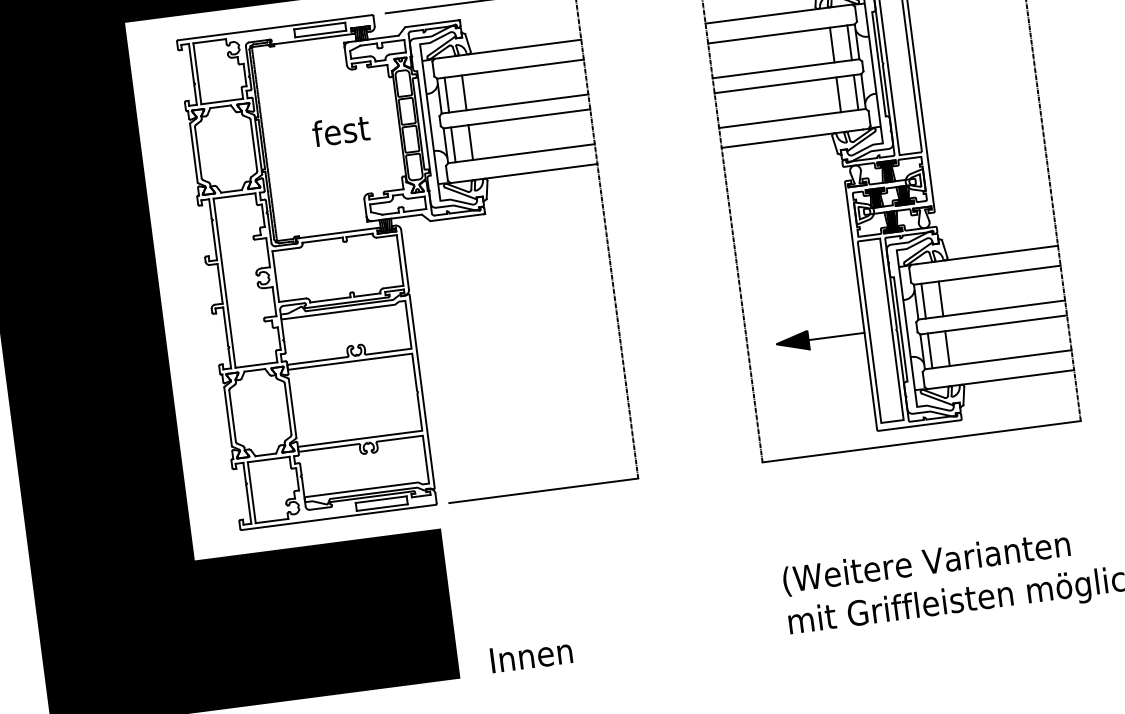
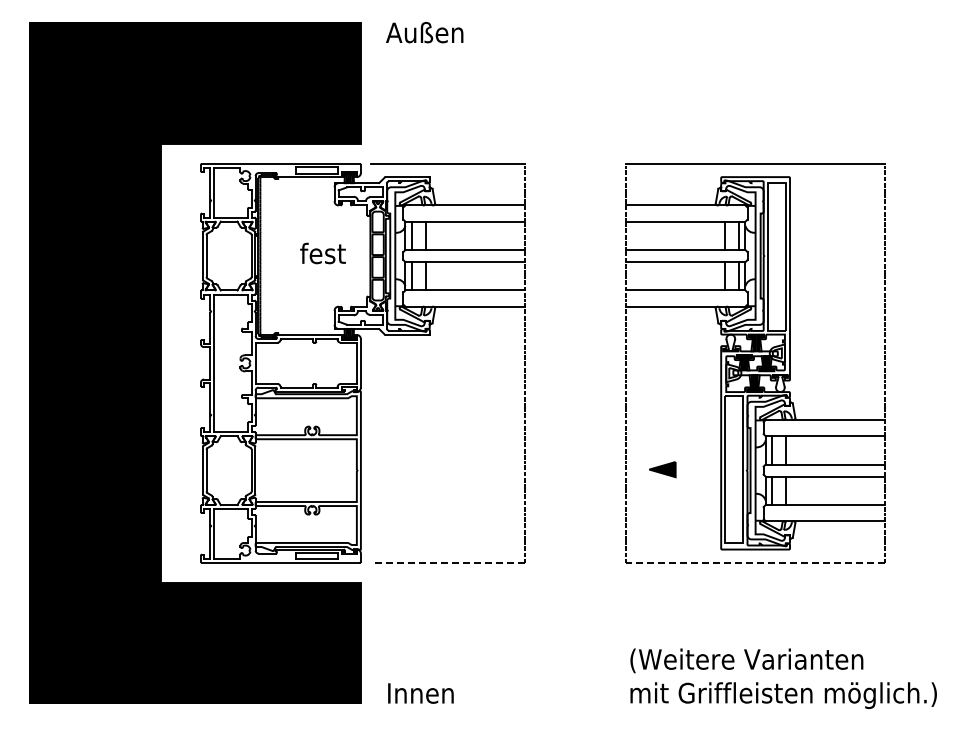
line: (836, 336) -> (698, 469), removed
line: (921, 441) -> (755, 562), solid -> dashed
line: (543, 490) -> (447, 562), solid -> dashed

